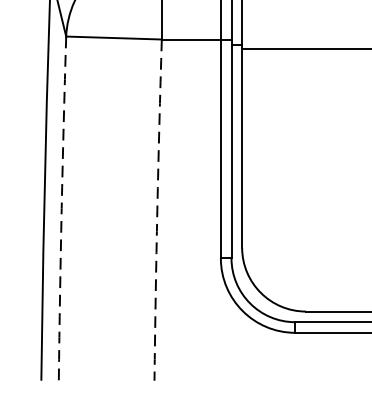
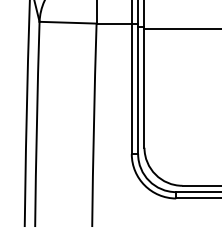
arc: (61, 208) -> (36, 124), dashed -> solid
arc: (156, 210) -> (93, 125), dashed -> solid

